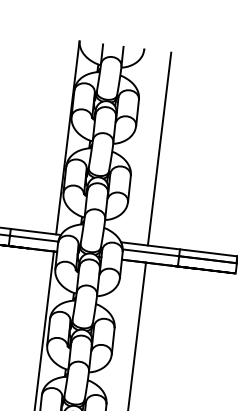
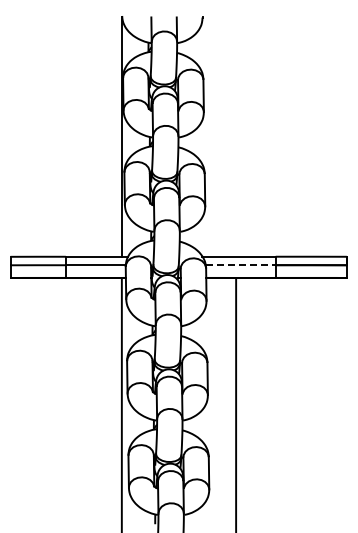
line: (159, 148) -> (235, 136), removed
line: (150, 253) -> (240, 265), solid -> dashed

